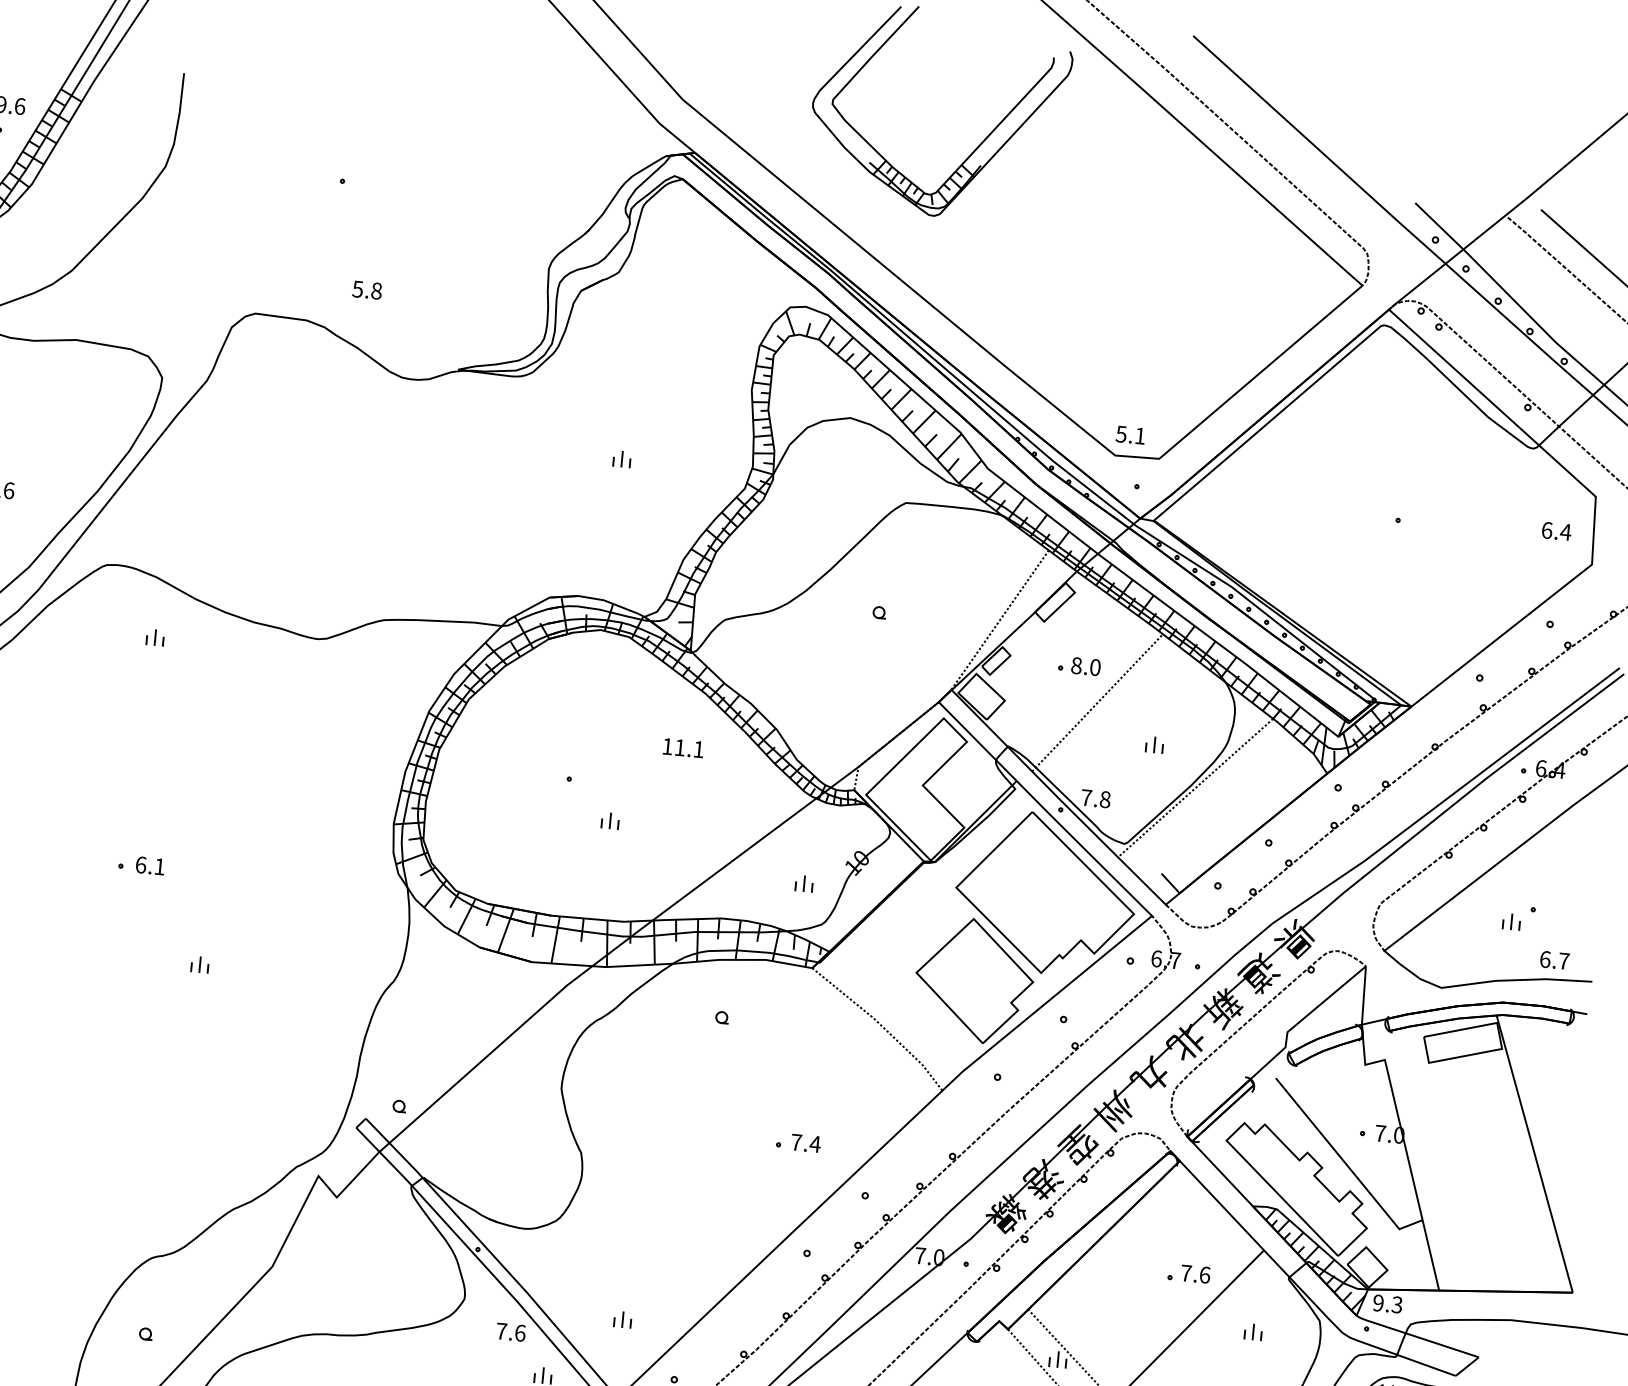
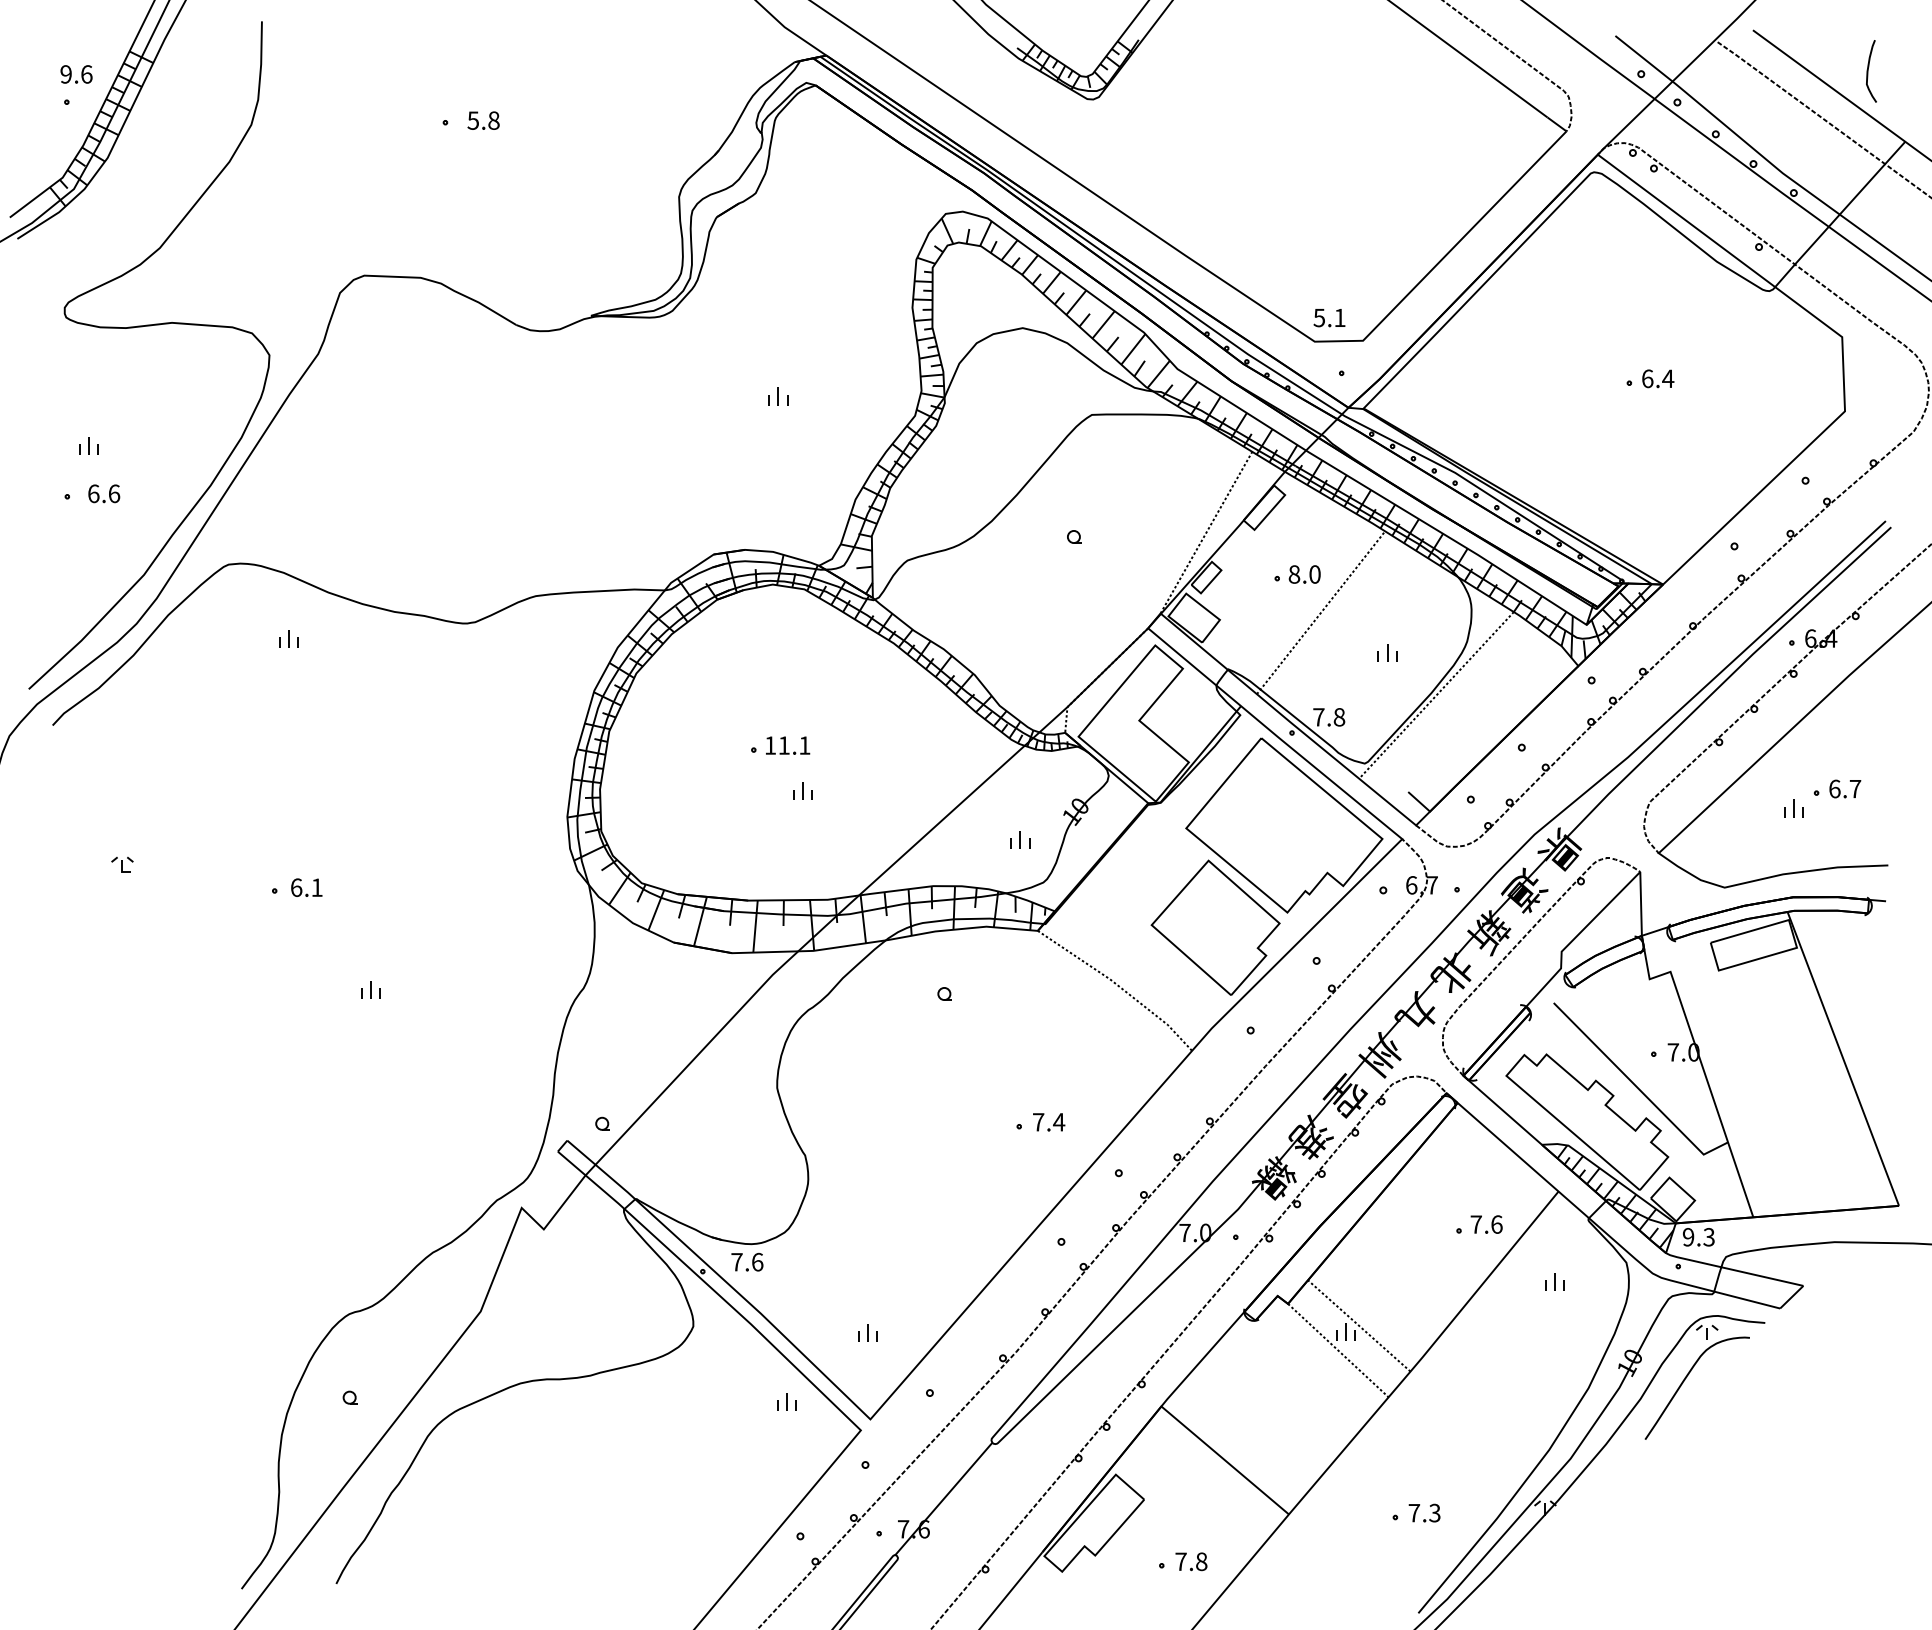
text: (367, 290) -> (483, 120), moved
text: (1557, 531) -> (1658, 378), moved
text: (684, 748) -> (788, 745), moved
text: (1555, 959) -> (1845, 788), moved
text: (511, 1331) -> (747, 1261), moved

